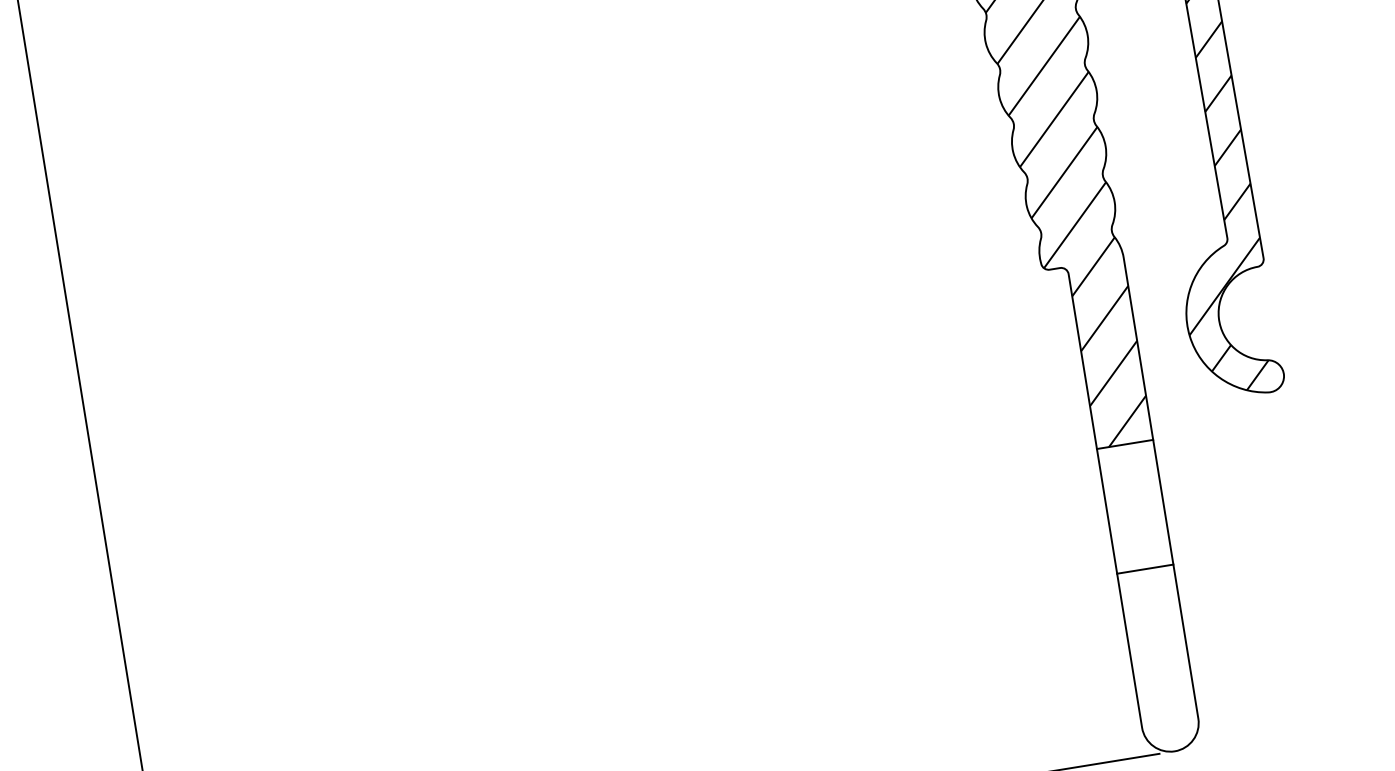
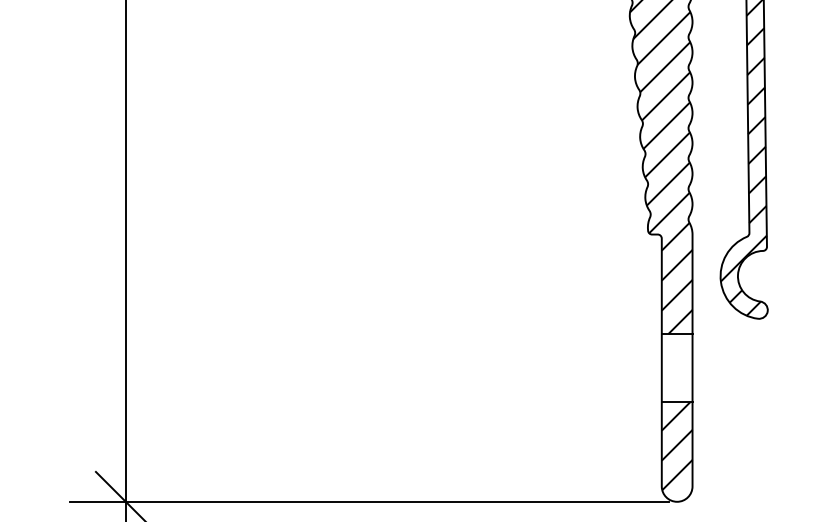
hatch: (1157, 650) -> (676, 446), added

